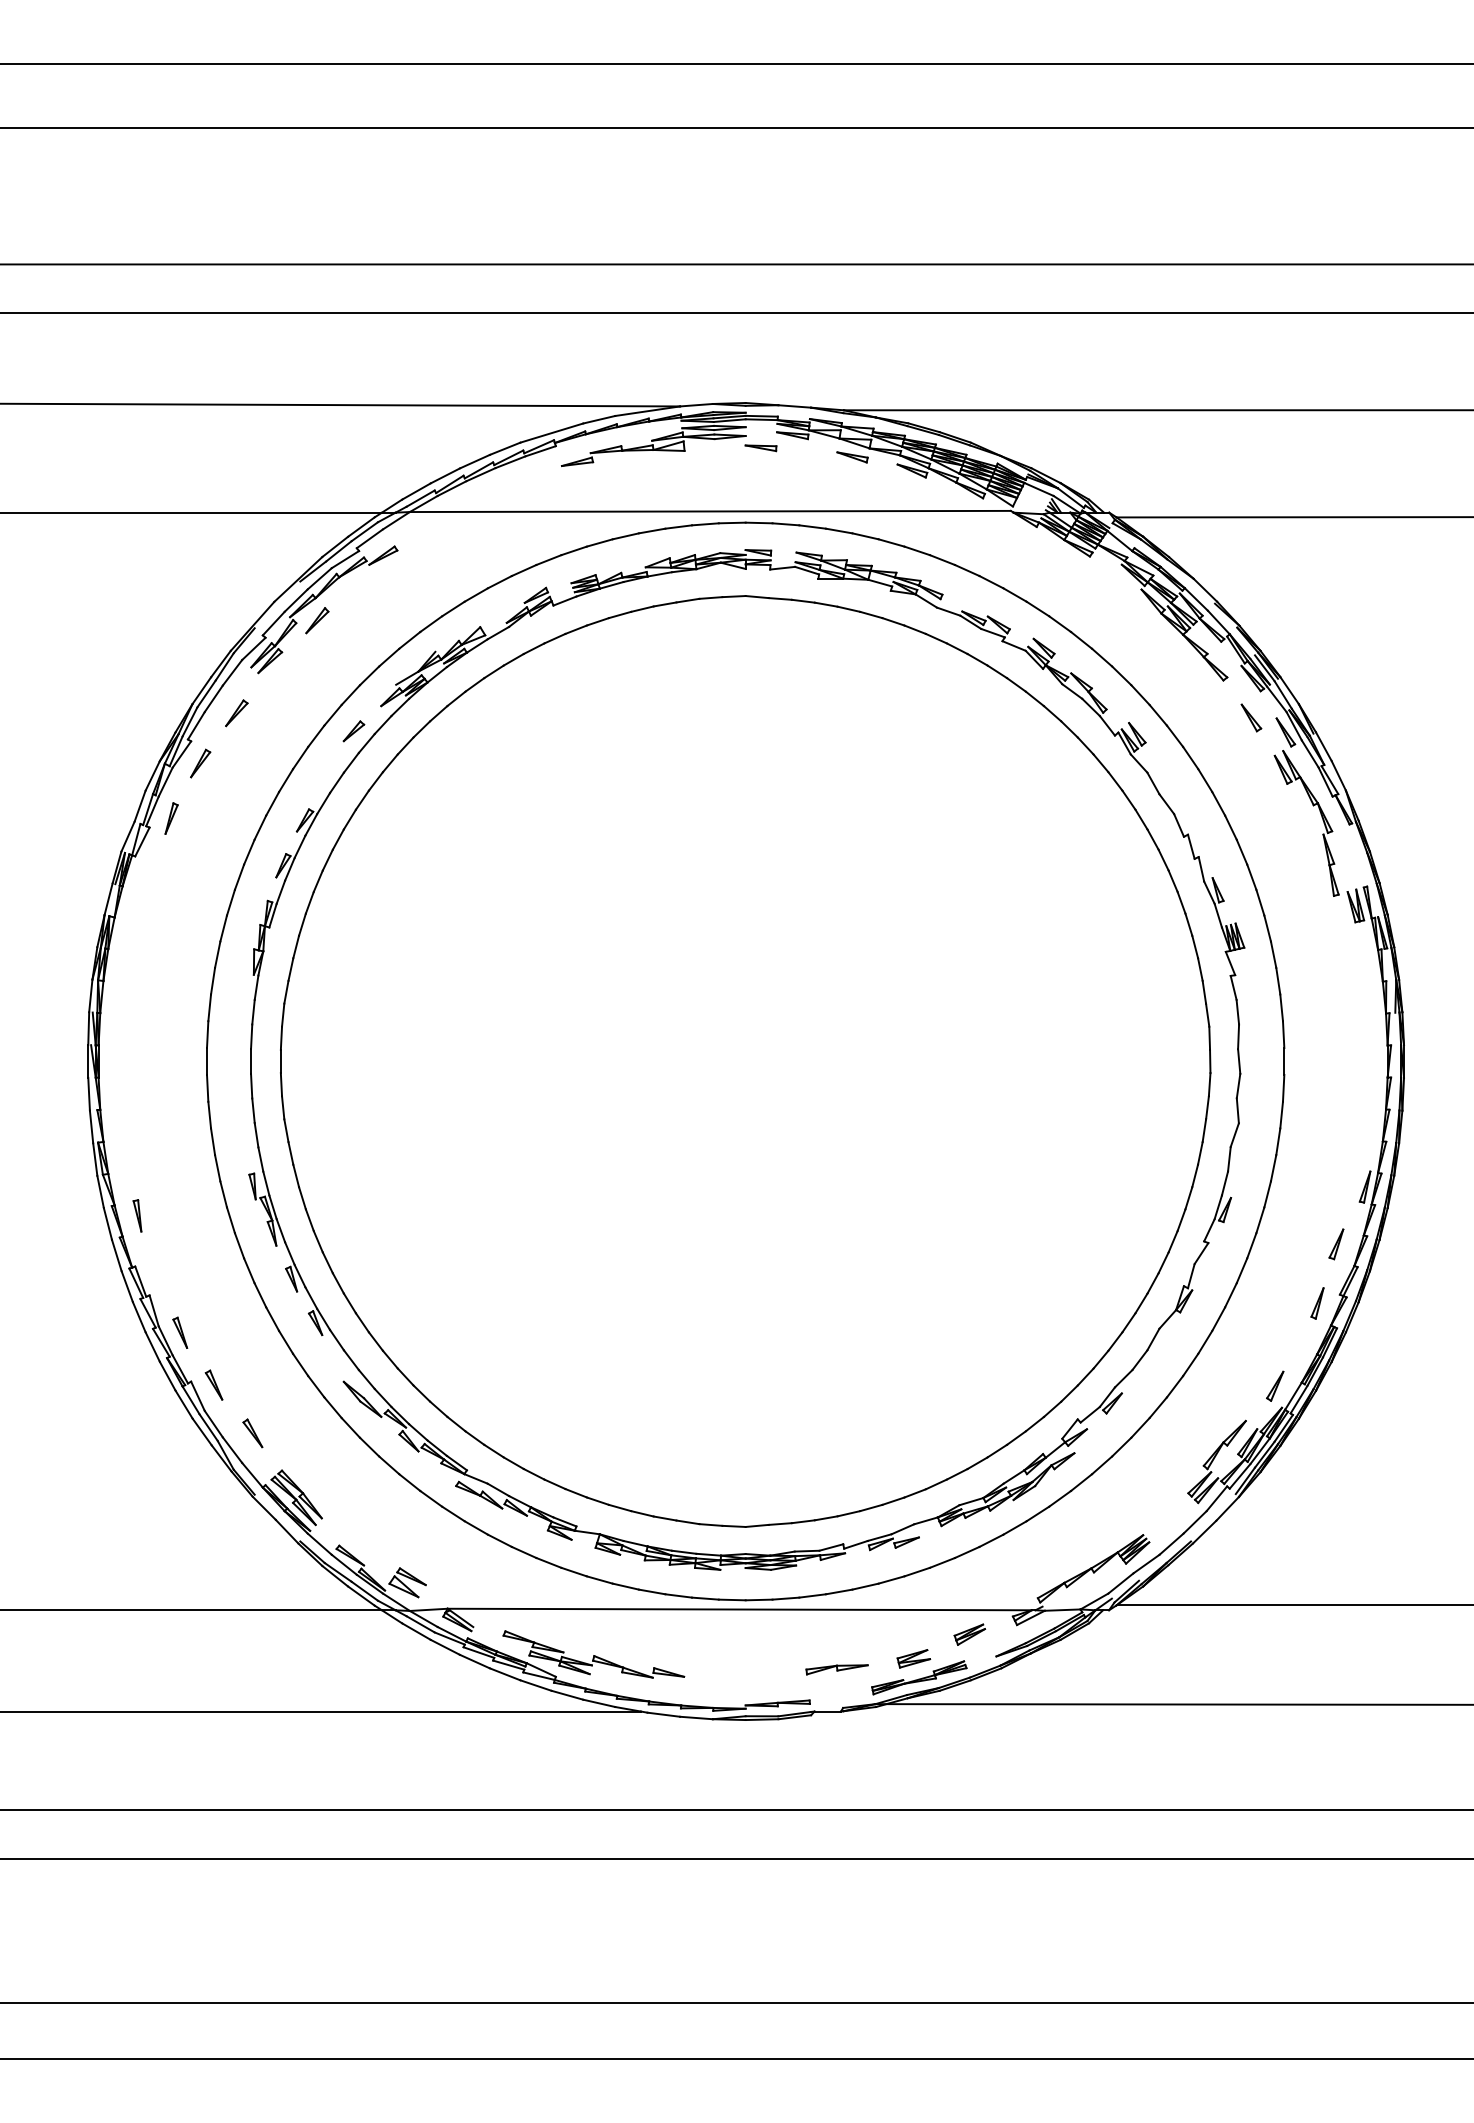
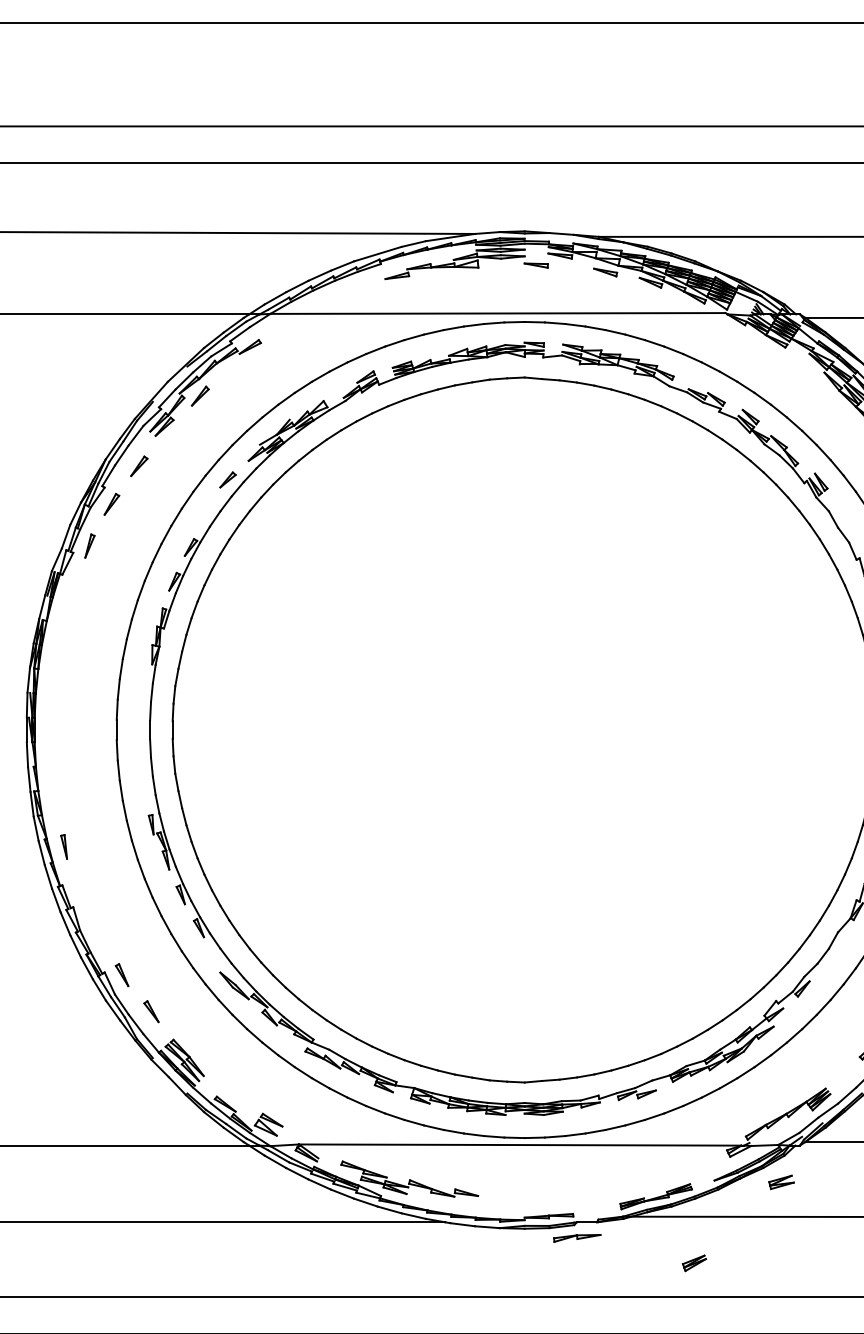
part: (180, 1332) -> (96, 935), removed
part: (969, 1634) -> (694, 1263), moved
part: (913, 1658) -> (781, 1182), moved
part: (836, 1669) -> (576, 1238), moved

